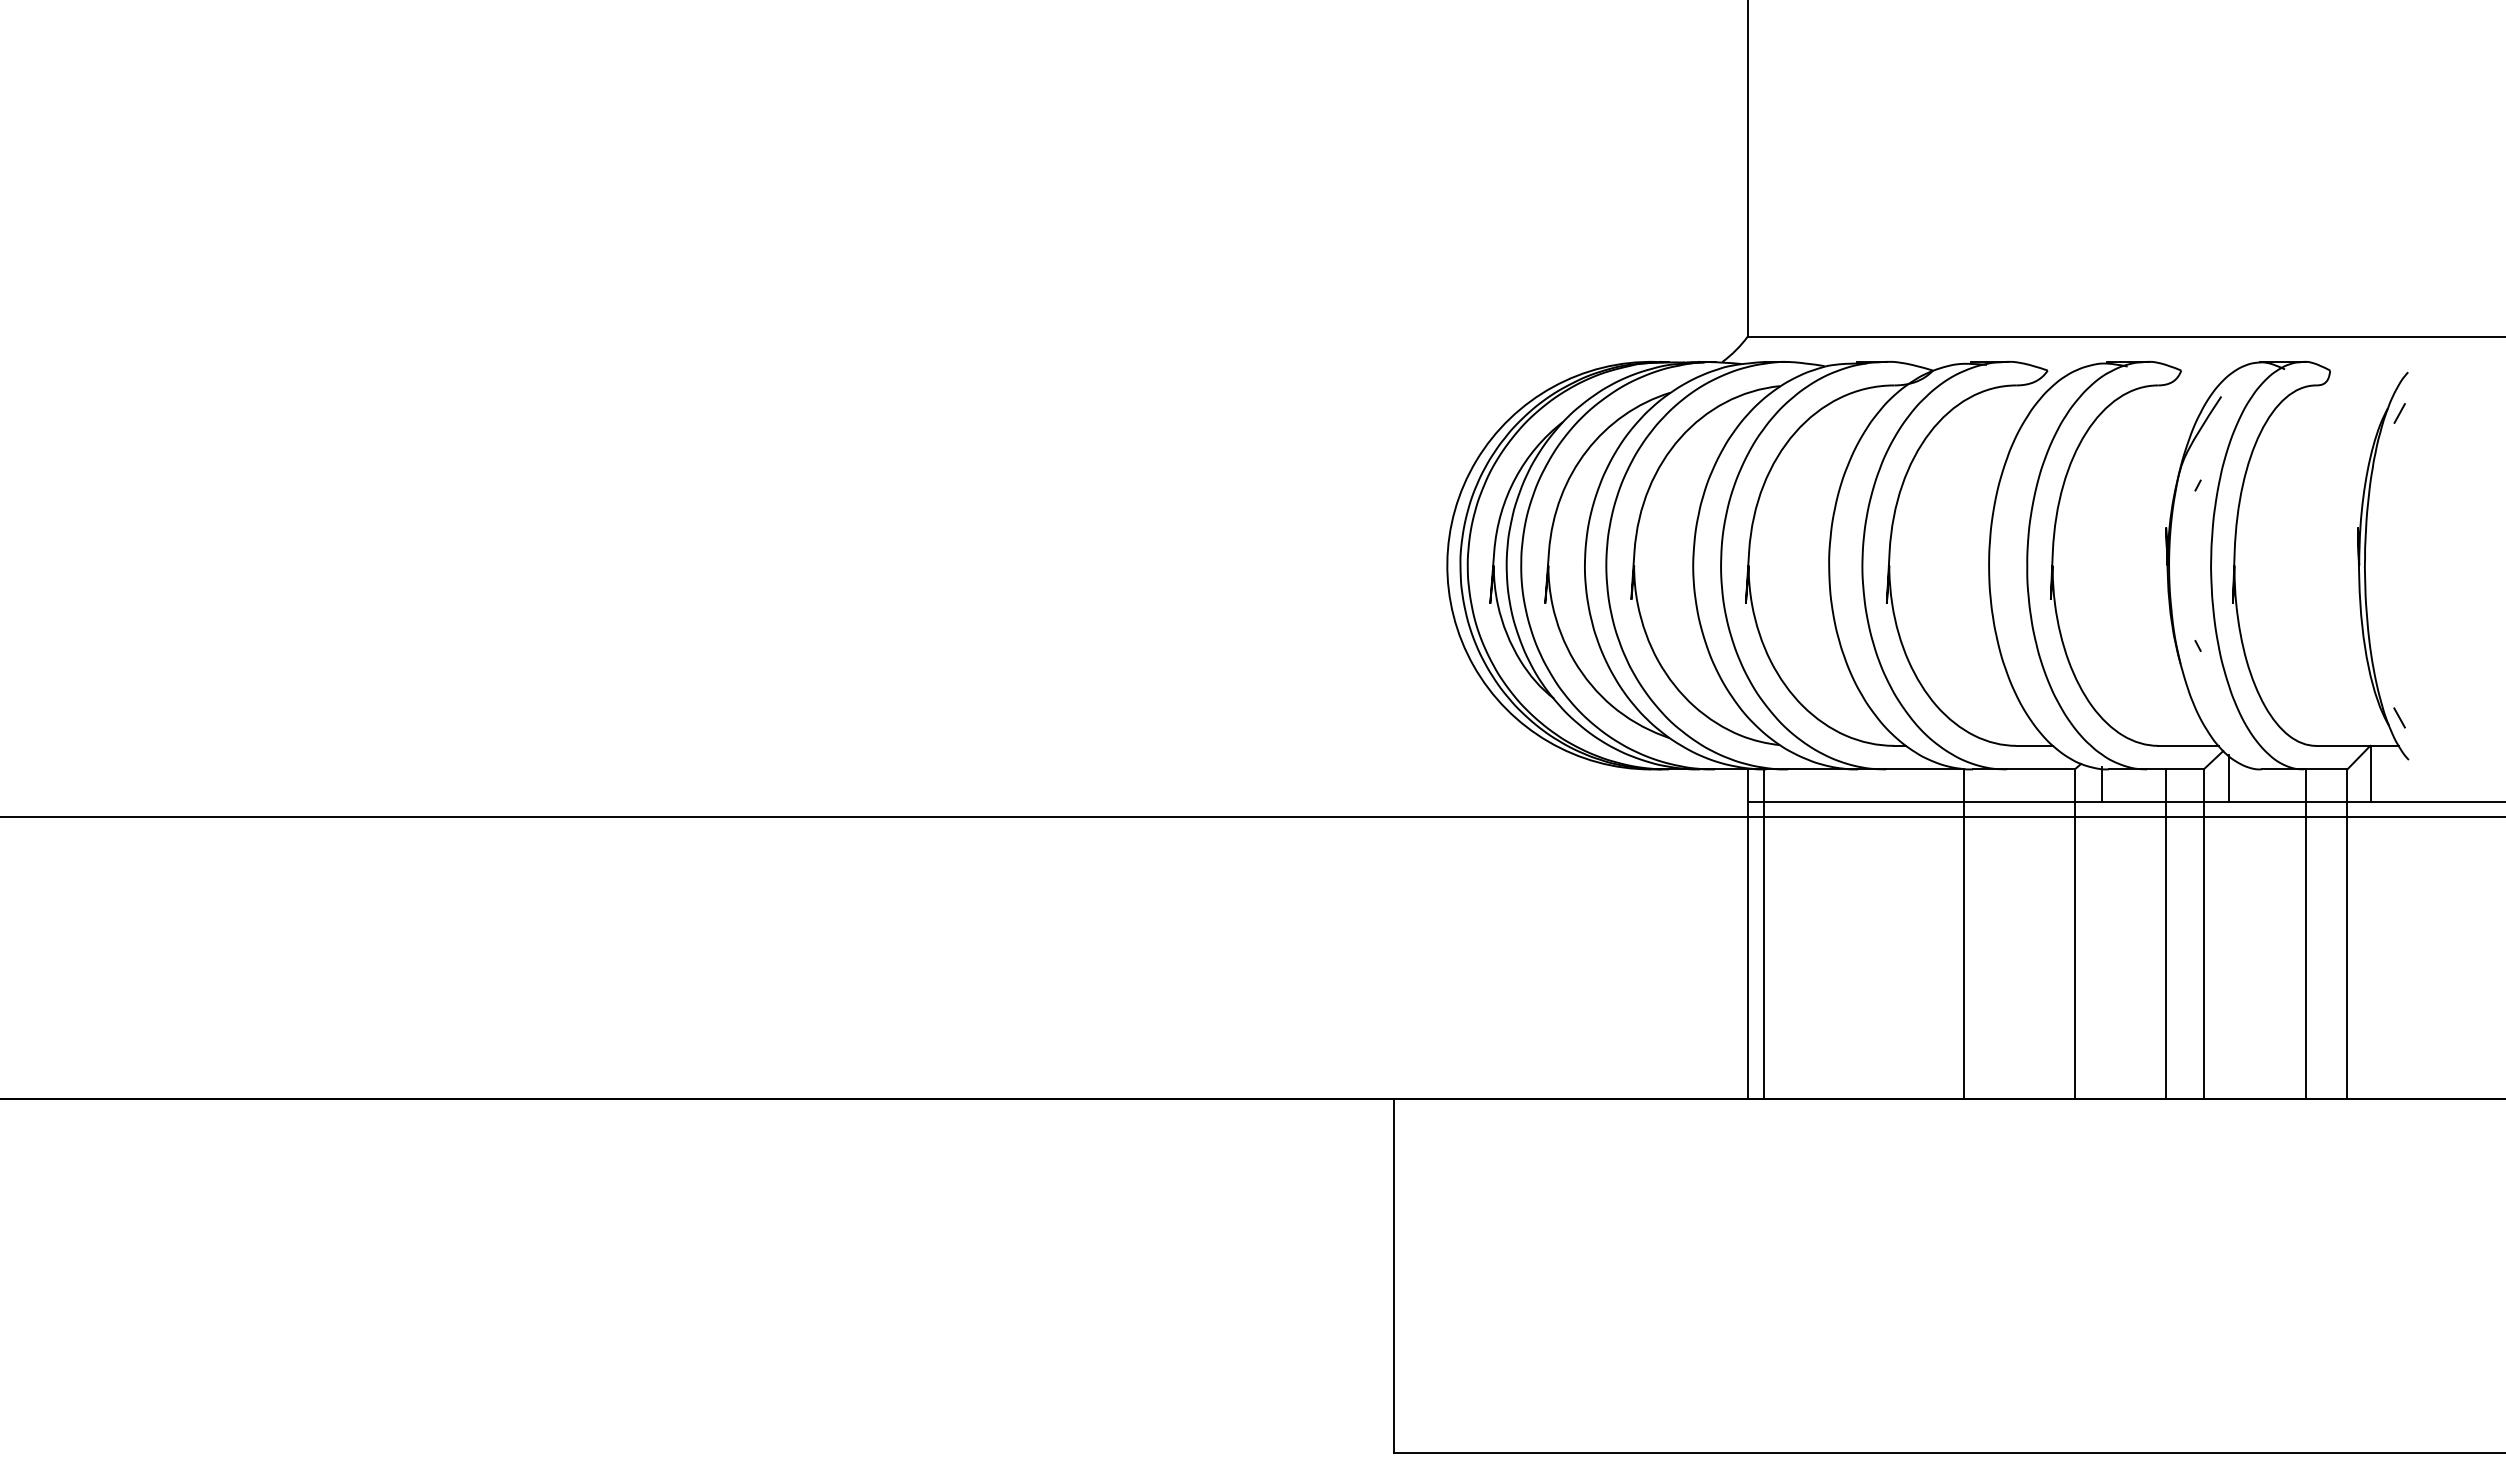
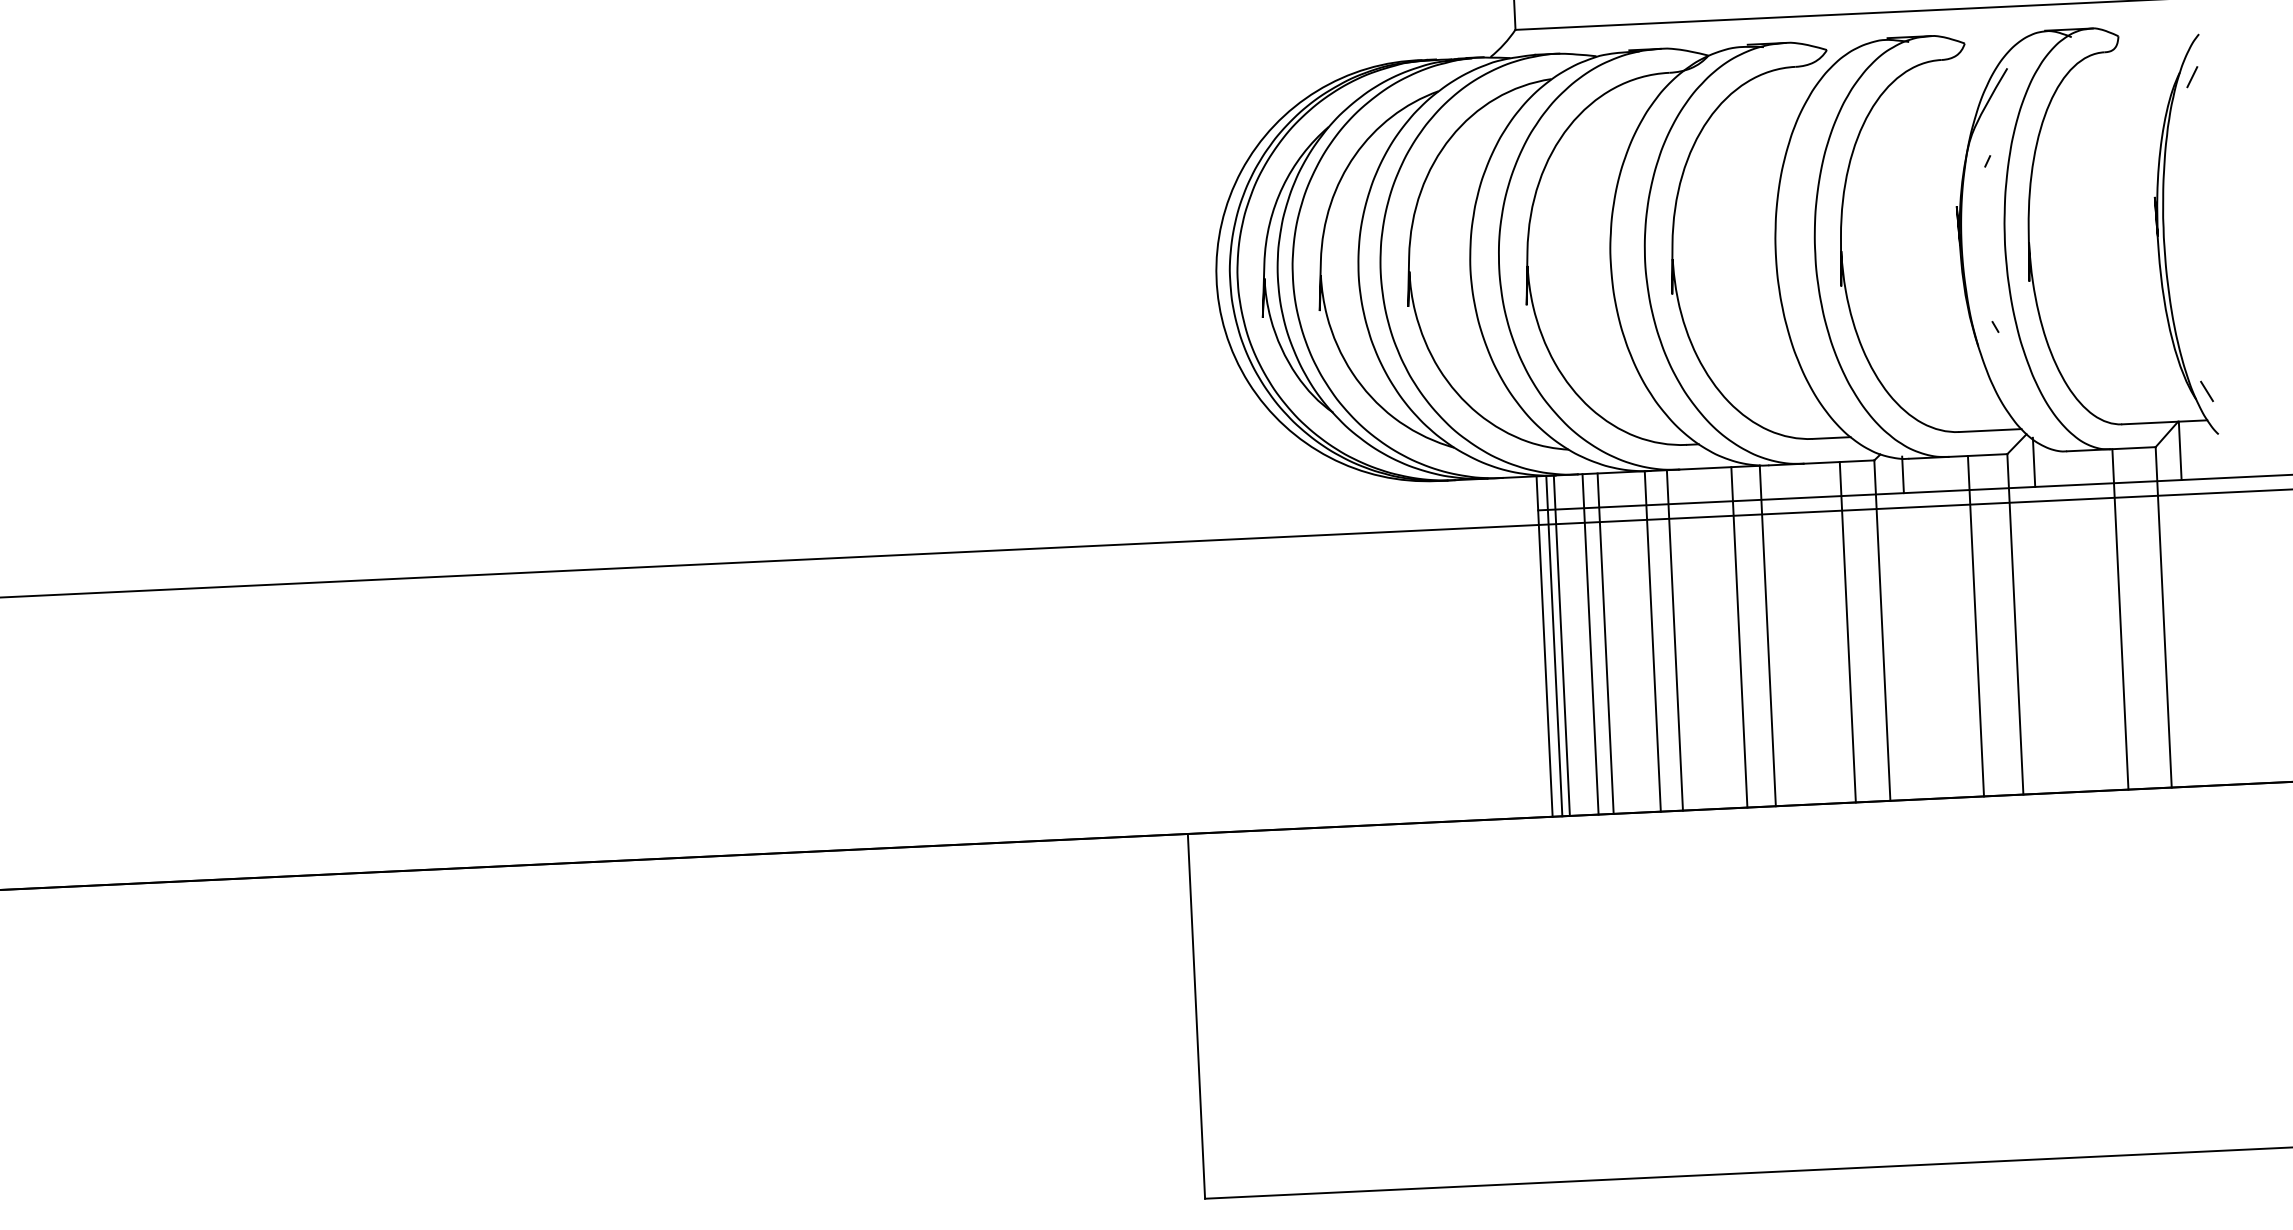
line: (1757, 934) -> (1554, 646), added
line: (1792, 934) -> (1590, 644), added
line: (1806, 934) -> (1605, 643), added
line: (1852, 934) -> (1652, 641), added
line: (1873, 934) -> (1674, 640), added
line: (1936, 934) -> (1739, 637), added
line: (2041, 934) -> (1847, 632), added

